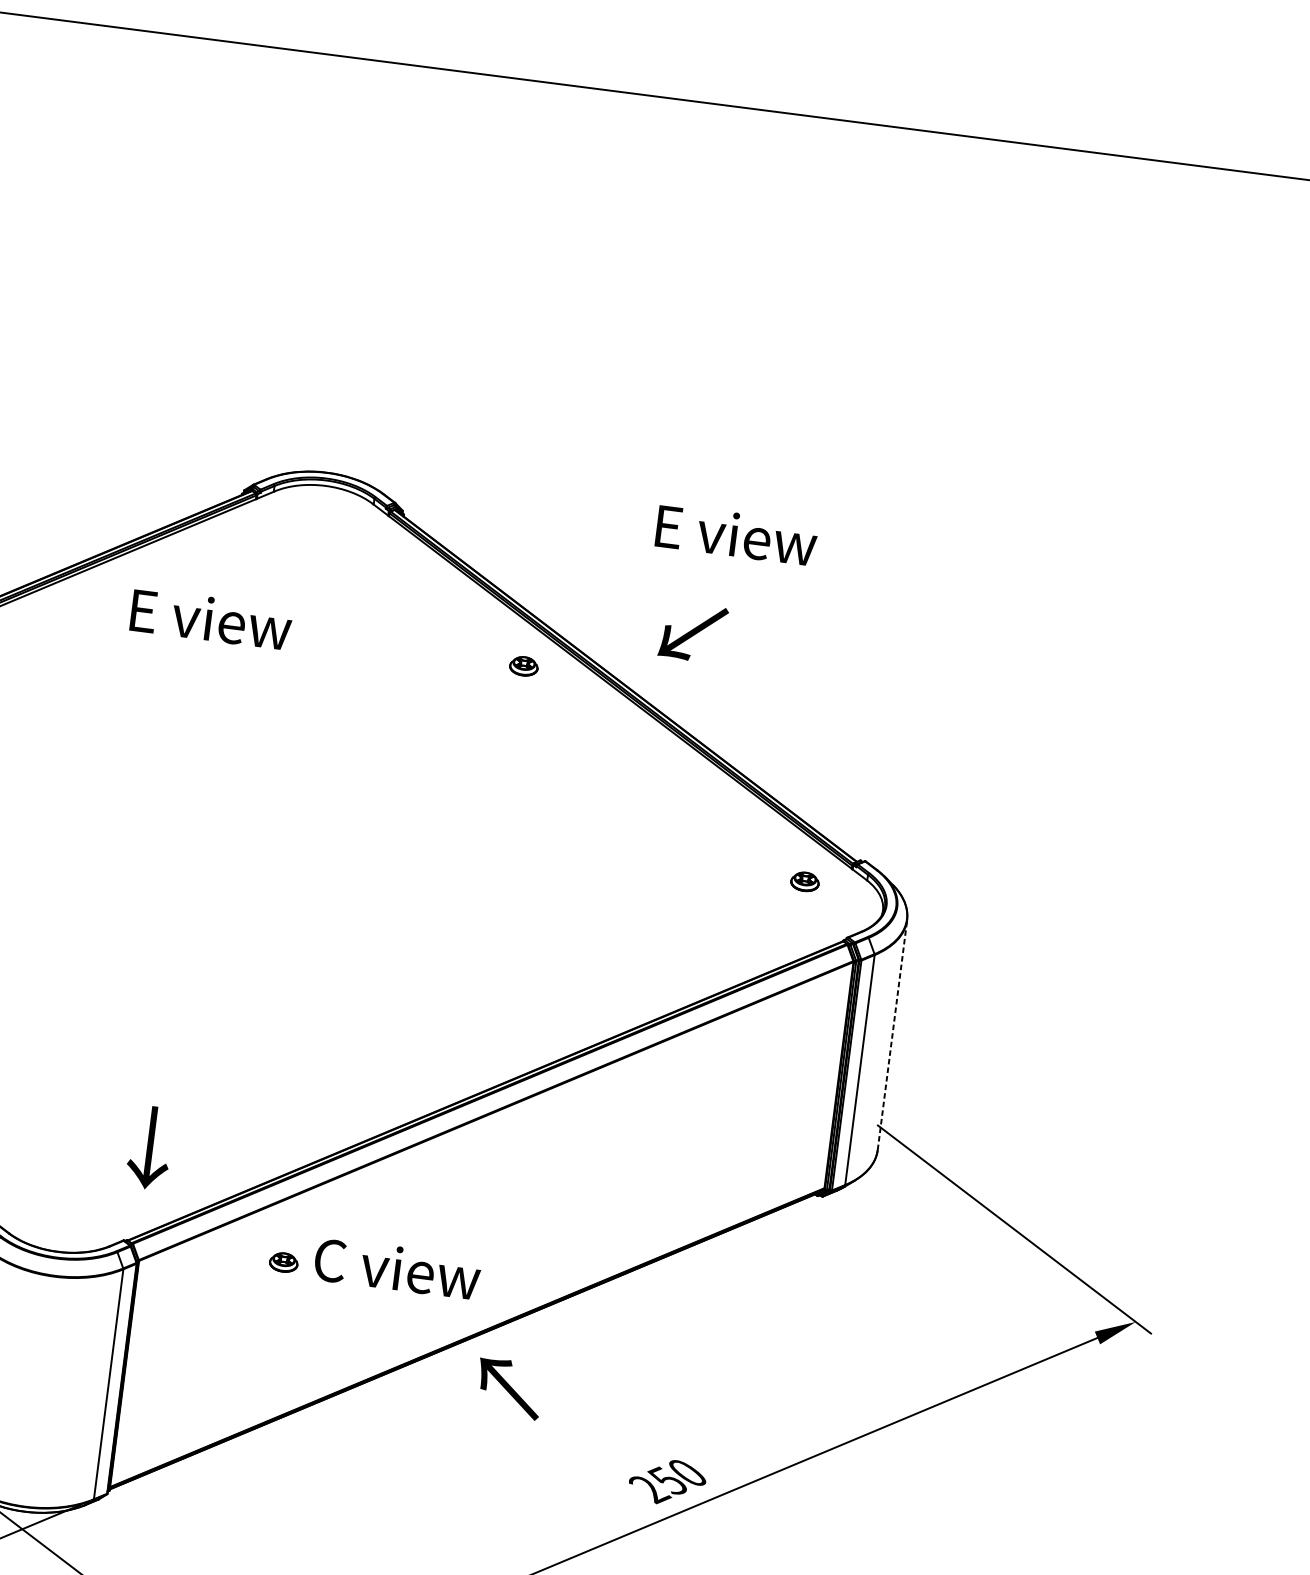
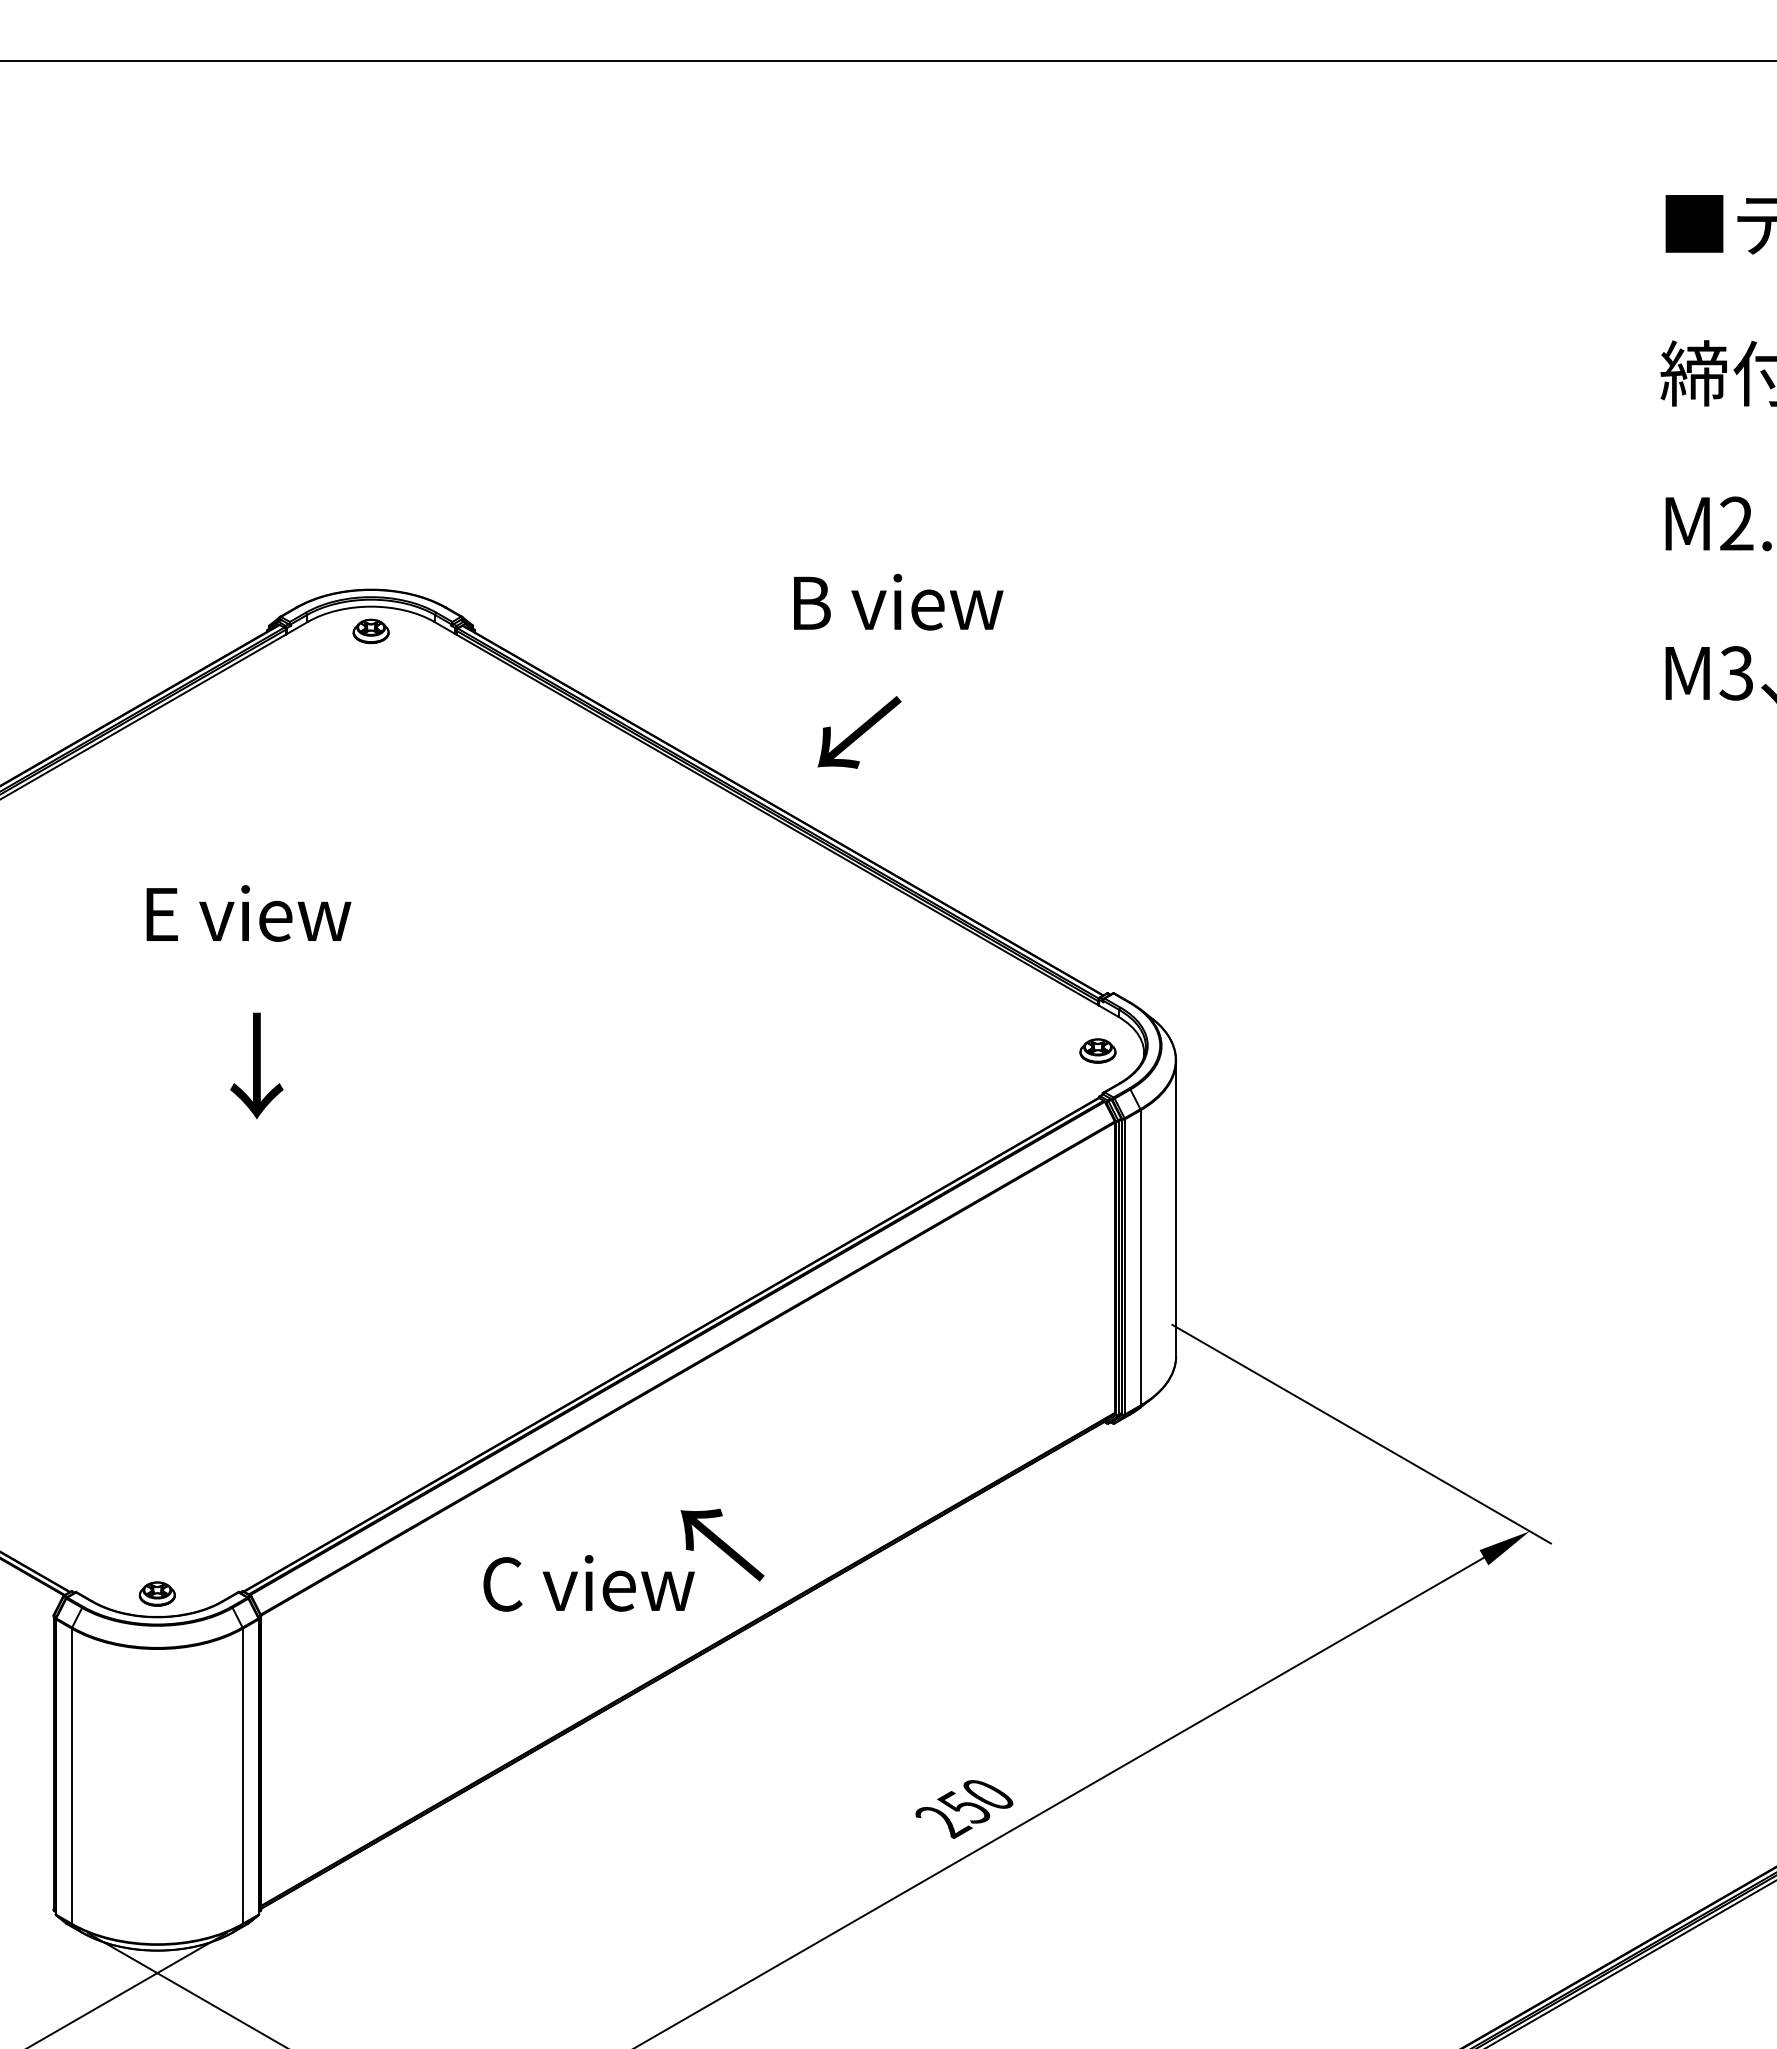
text: (736, 534) -> (898, 601), E view -> B view
text: (211, 619) -> (248, 913), moved
part: (523, 666) -> (370, 631), moved
part: (804, 881) -> (1097, 1050), moved
line: (892, 1035) -> (1176, 1208), dashed -> solid
text: (149, 1147) -> (256, 1065), moved
part: (283, 1261) -> (156, 1593), moved
text: (509, 1388) -> (722, 1544), moved

